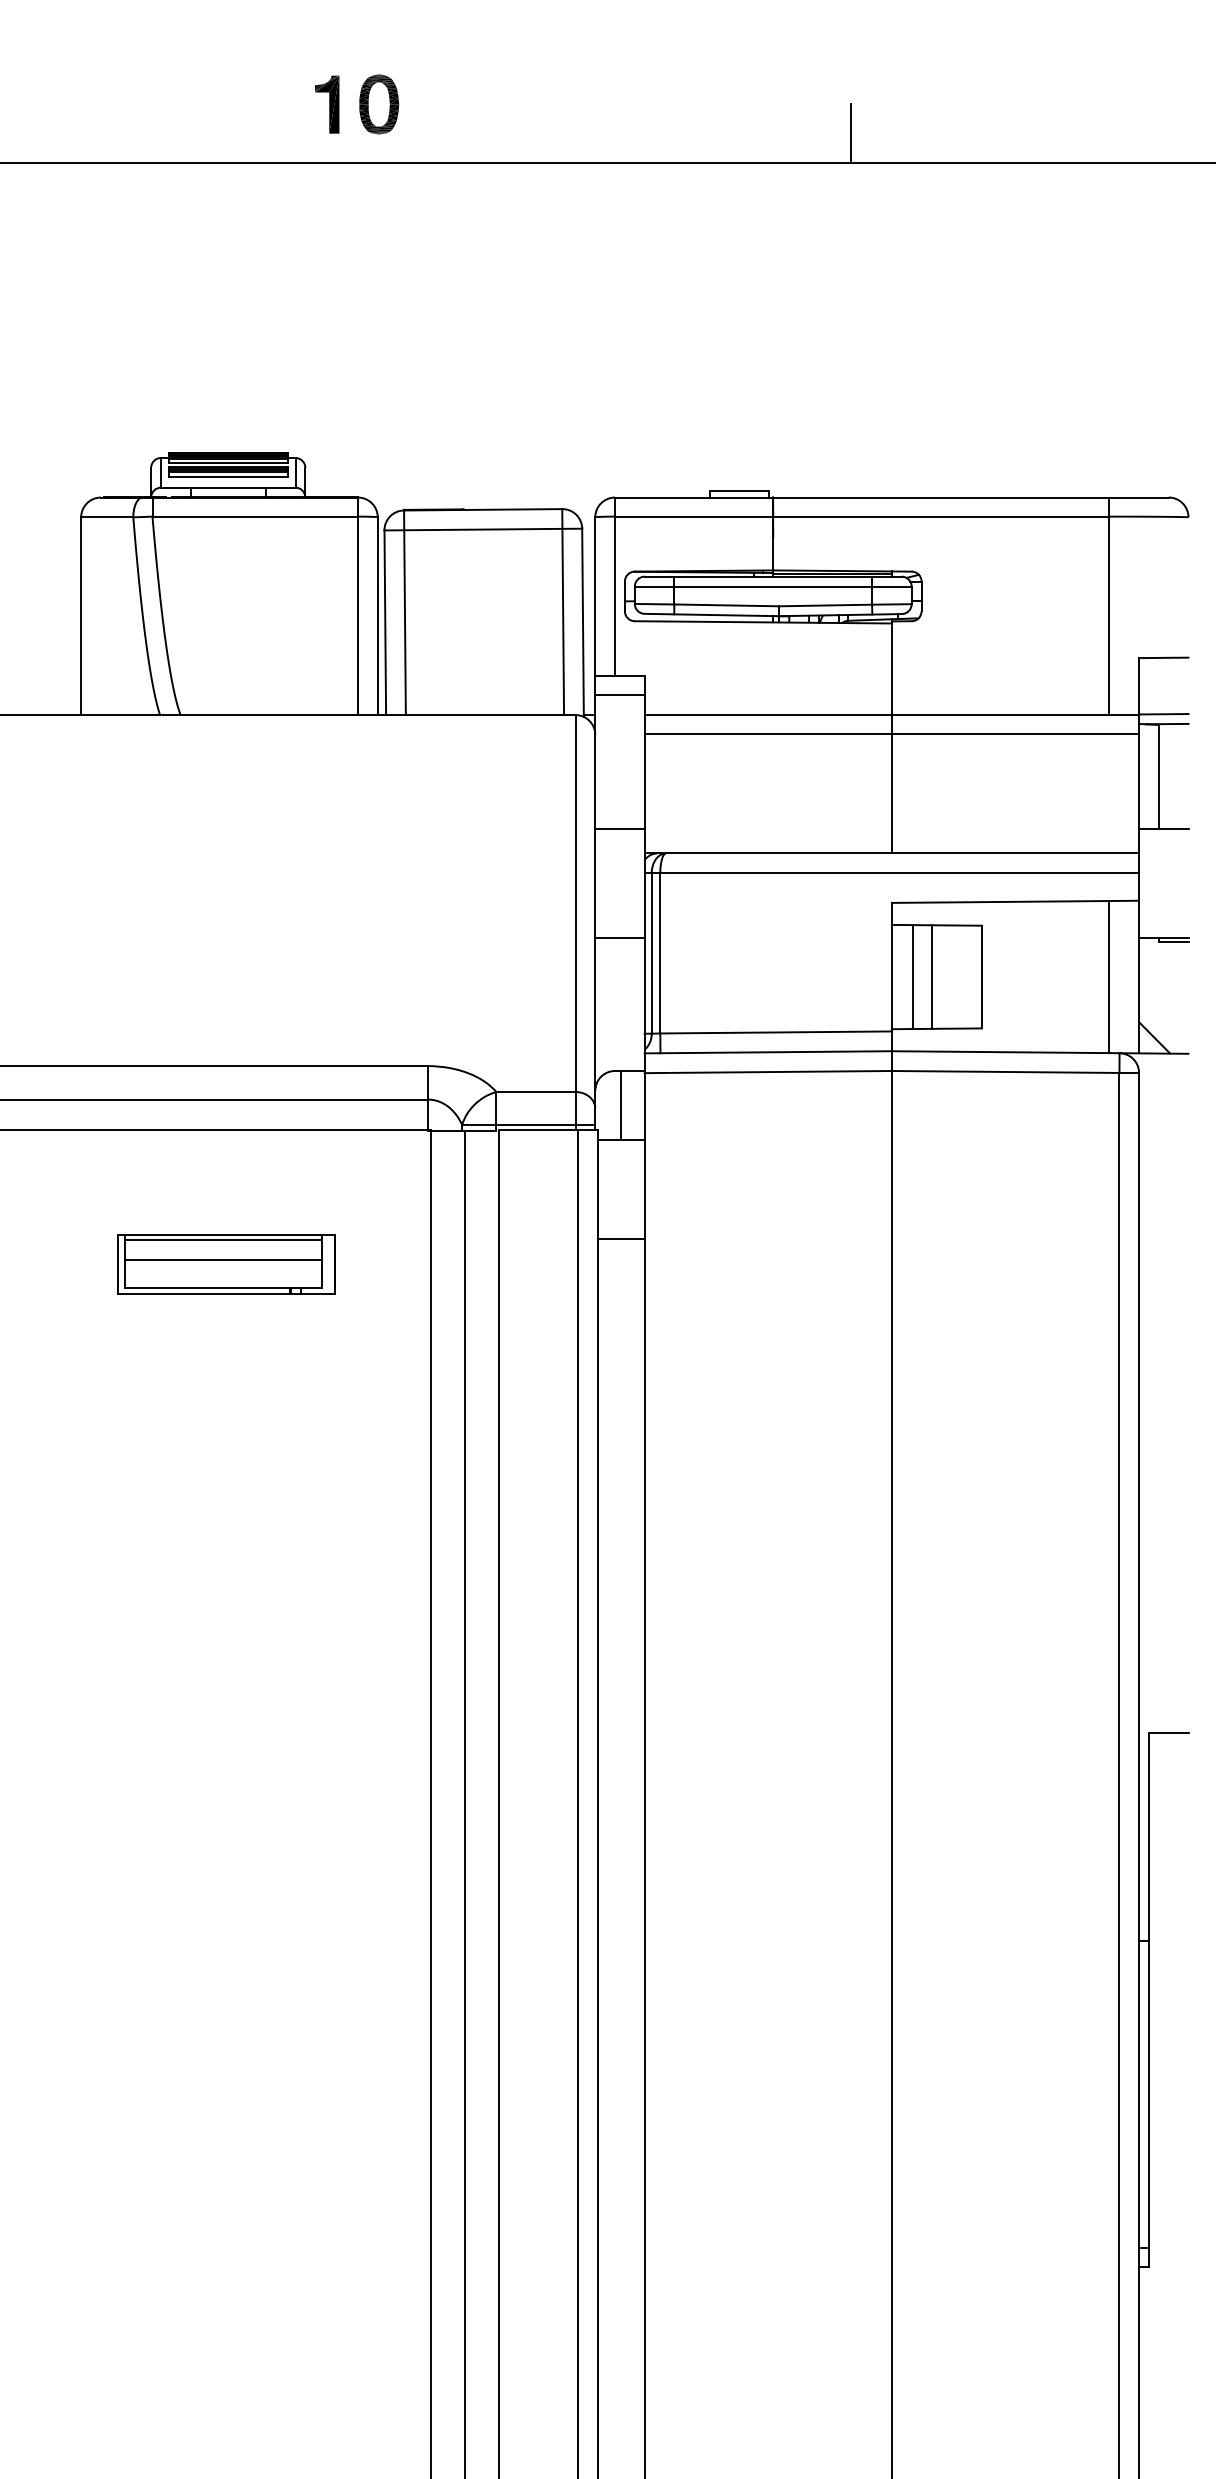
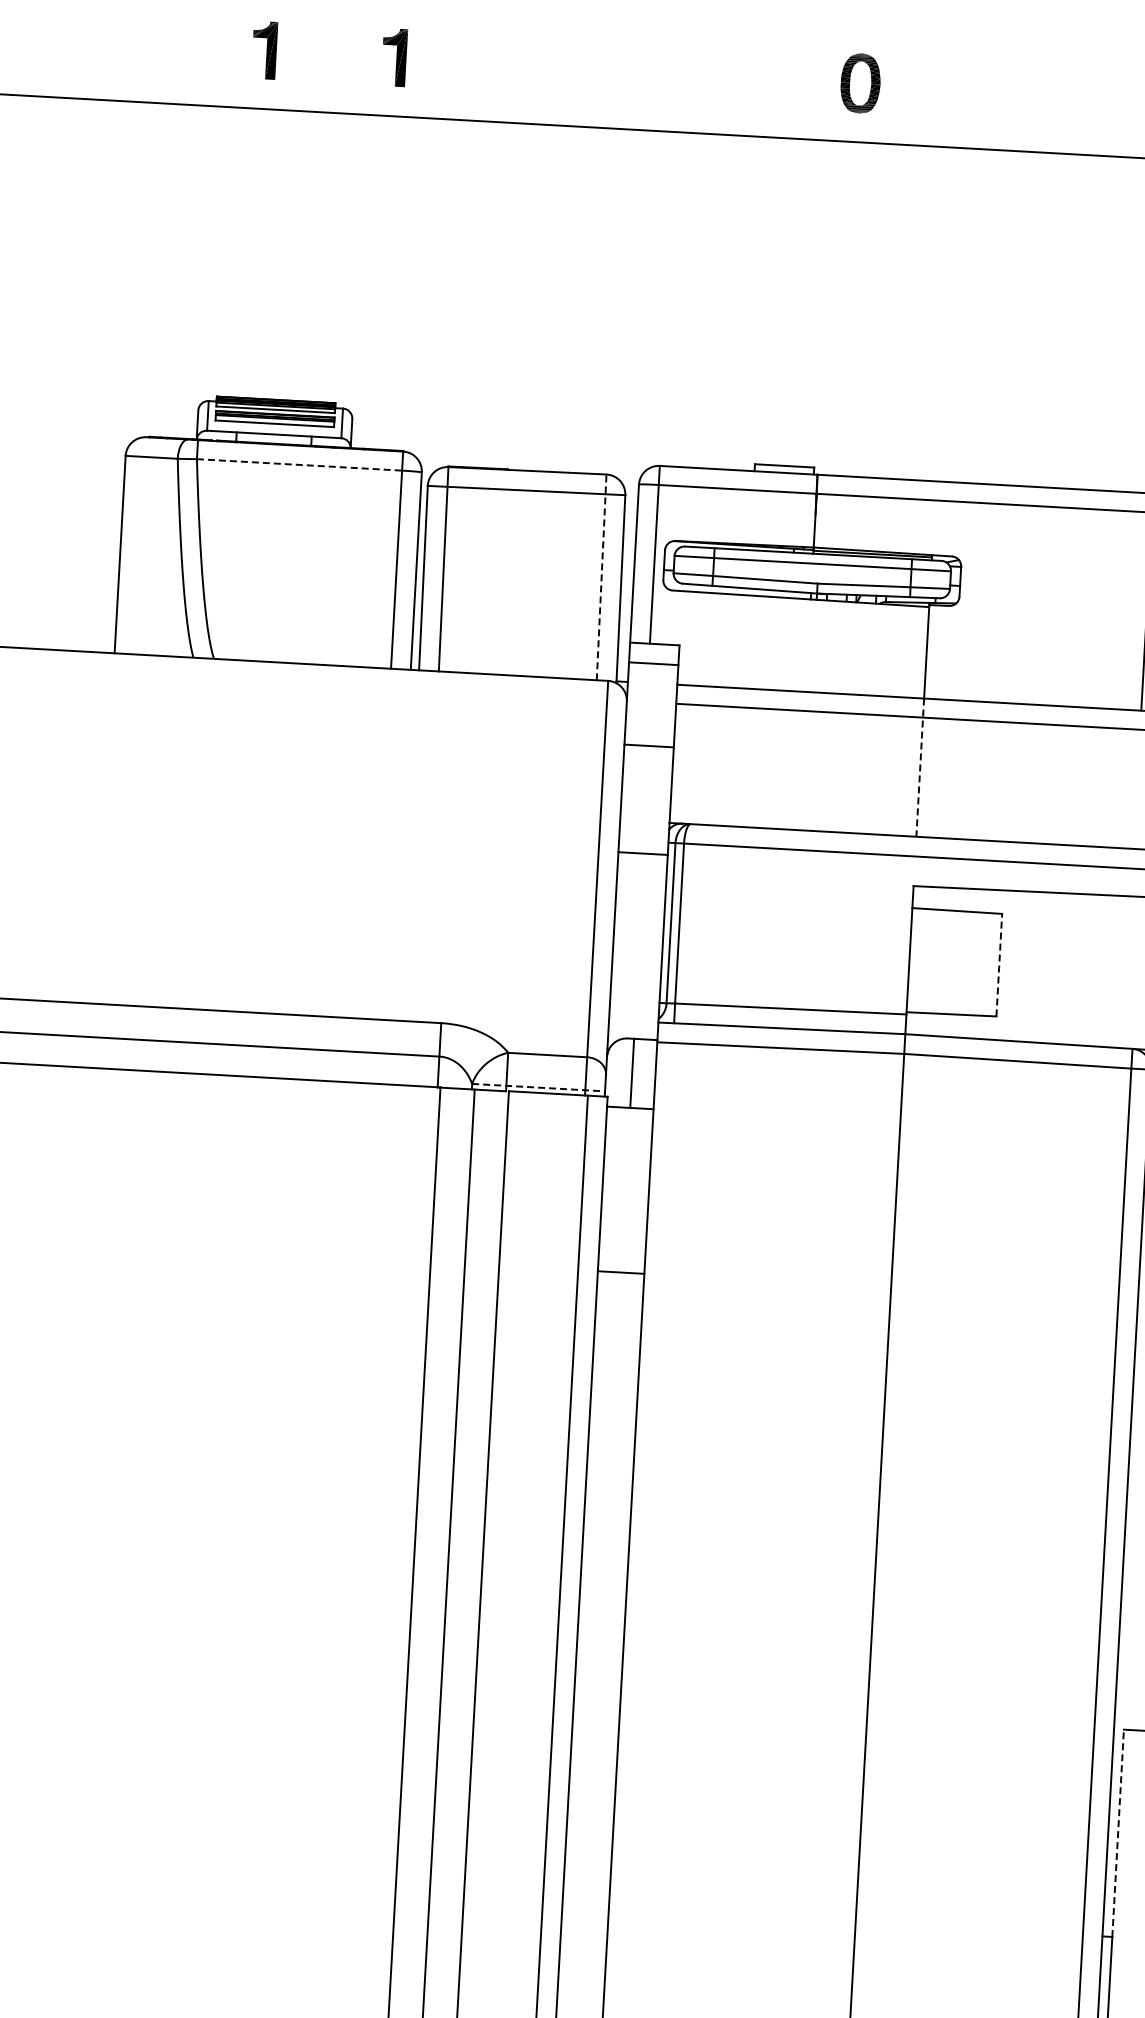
part: (197, 104) -> (264, 50), added
part: (379, 104) -> (860, 83), moved
line: (850, 133) -> (915, 115), removed
line: (255, 516) -> (299, 464), solid -> dashed
line: (563, 612) -> (601, 577), solid -> dashed
line: (891, 784) -> (919, 767), solid -> dashed
line: (619, 828) -> (648, 745), moved
line: (619, 937) -> (642, 853), moved
line: (932, 976) -> (950, 961), removed
line: (981, 976) -> (998, 964), solid -> dashed
line: (912, 977) -> (930, 961), removed
line: (1109, 977) -> (1126, 972), removed
line: (528, 1125) -> (538, 1088), solid -> dashed
line: (621, 1239) -> (621, 1272), moved
part: (226, 1264) -> (229, 1209), removed
line: (1148, 1837) -> (1117, 1833), solid -> dashed

